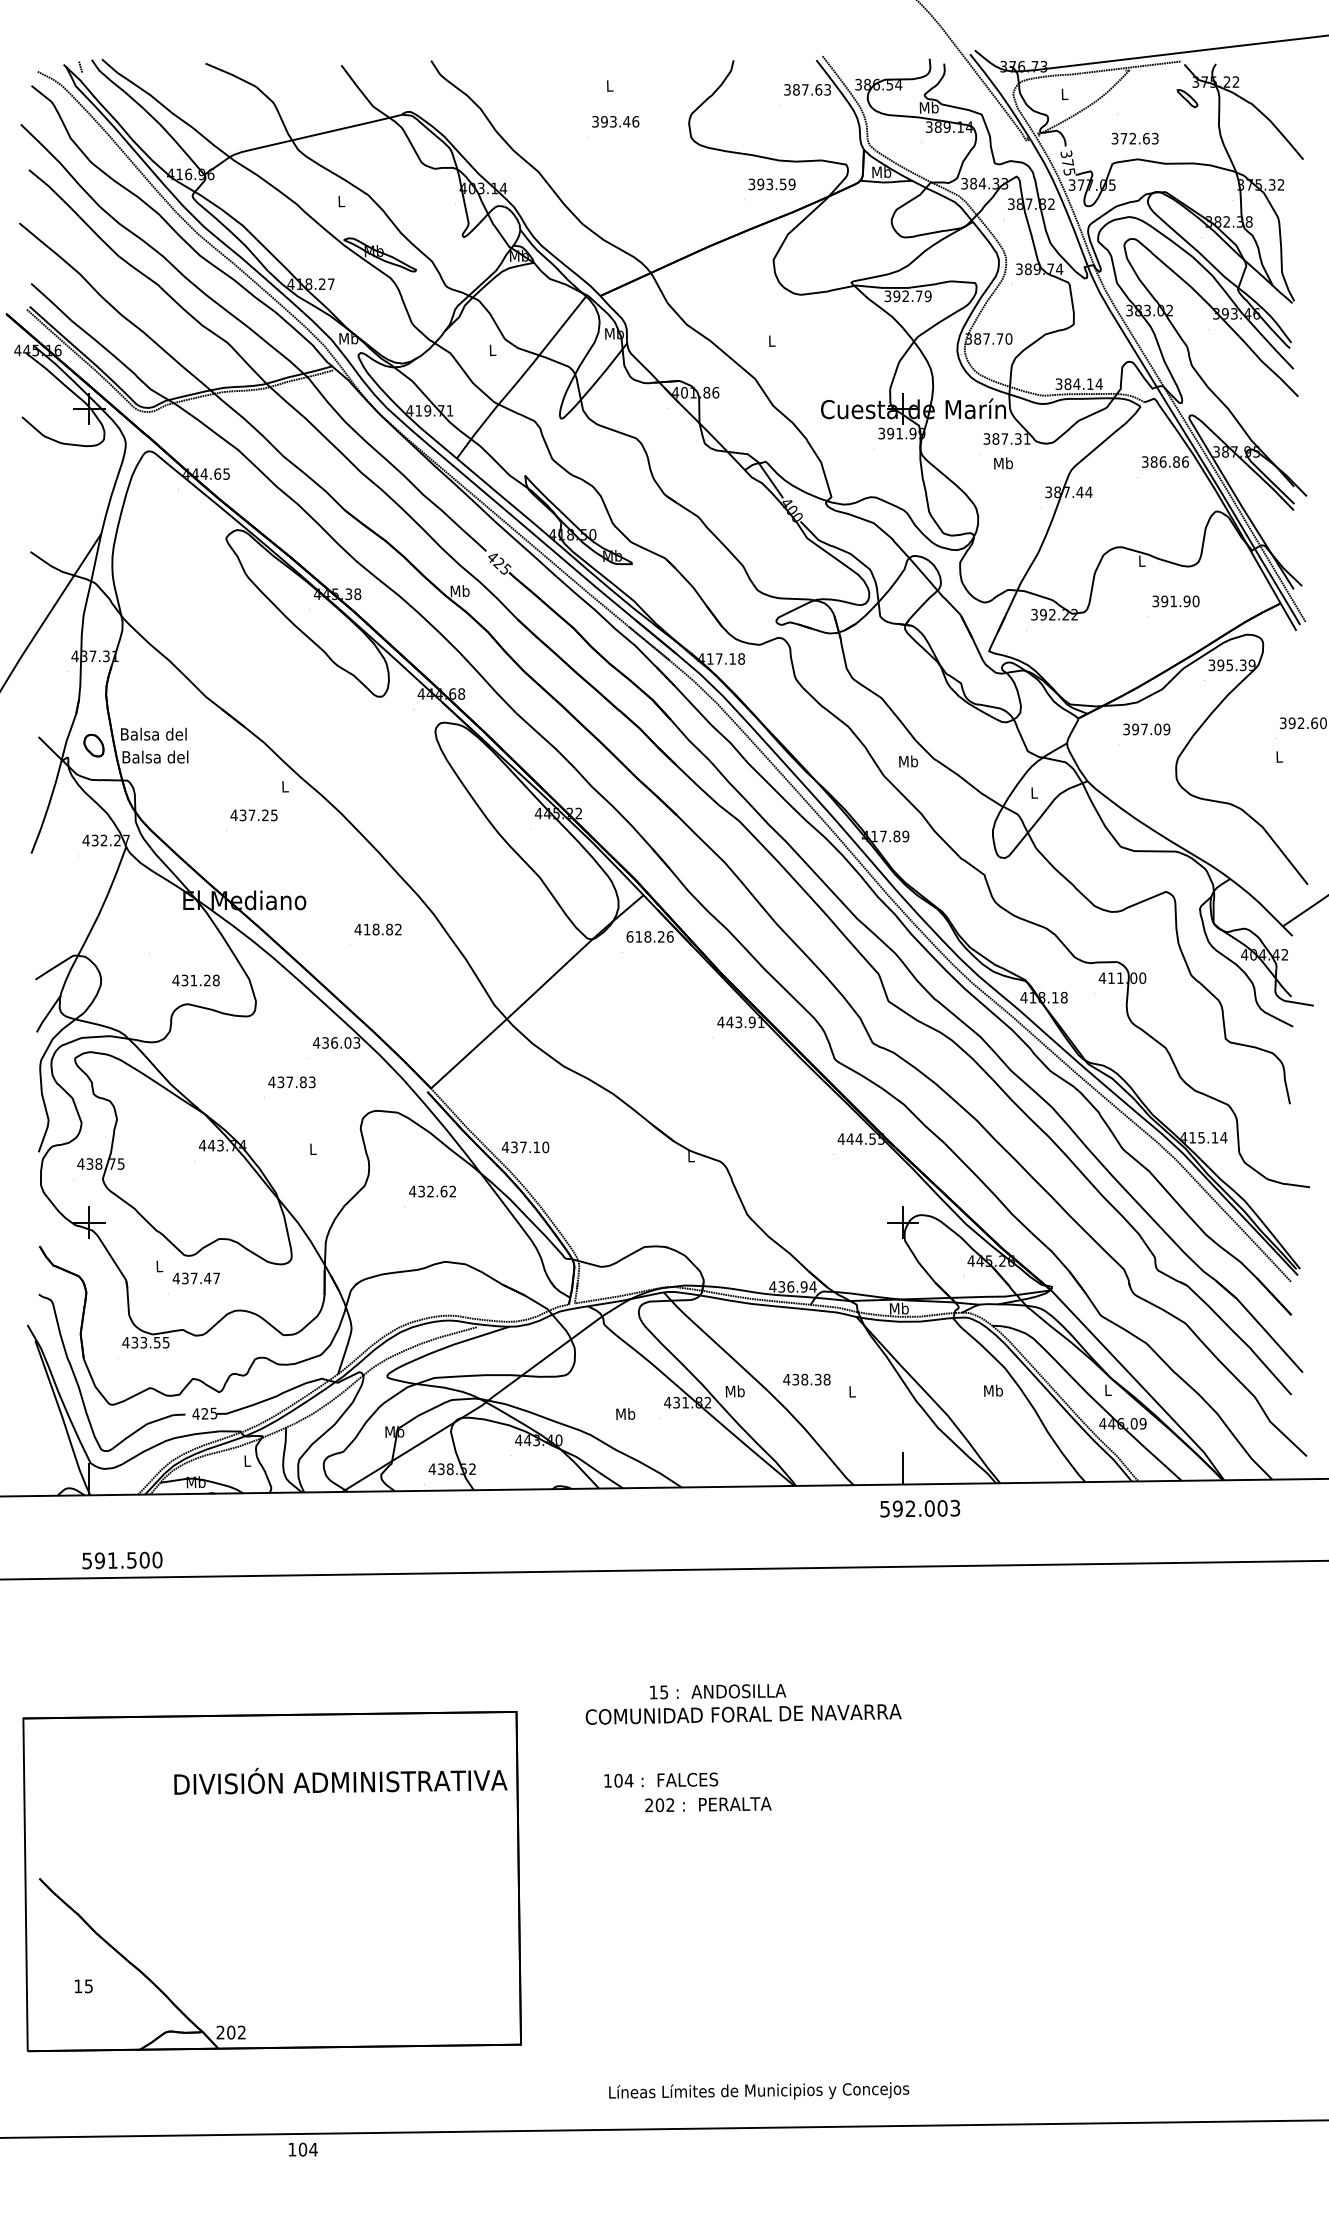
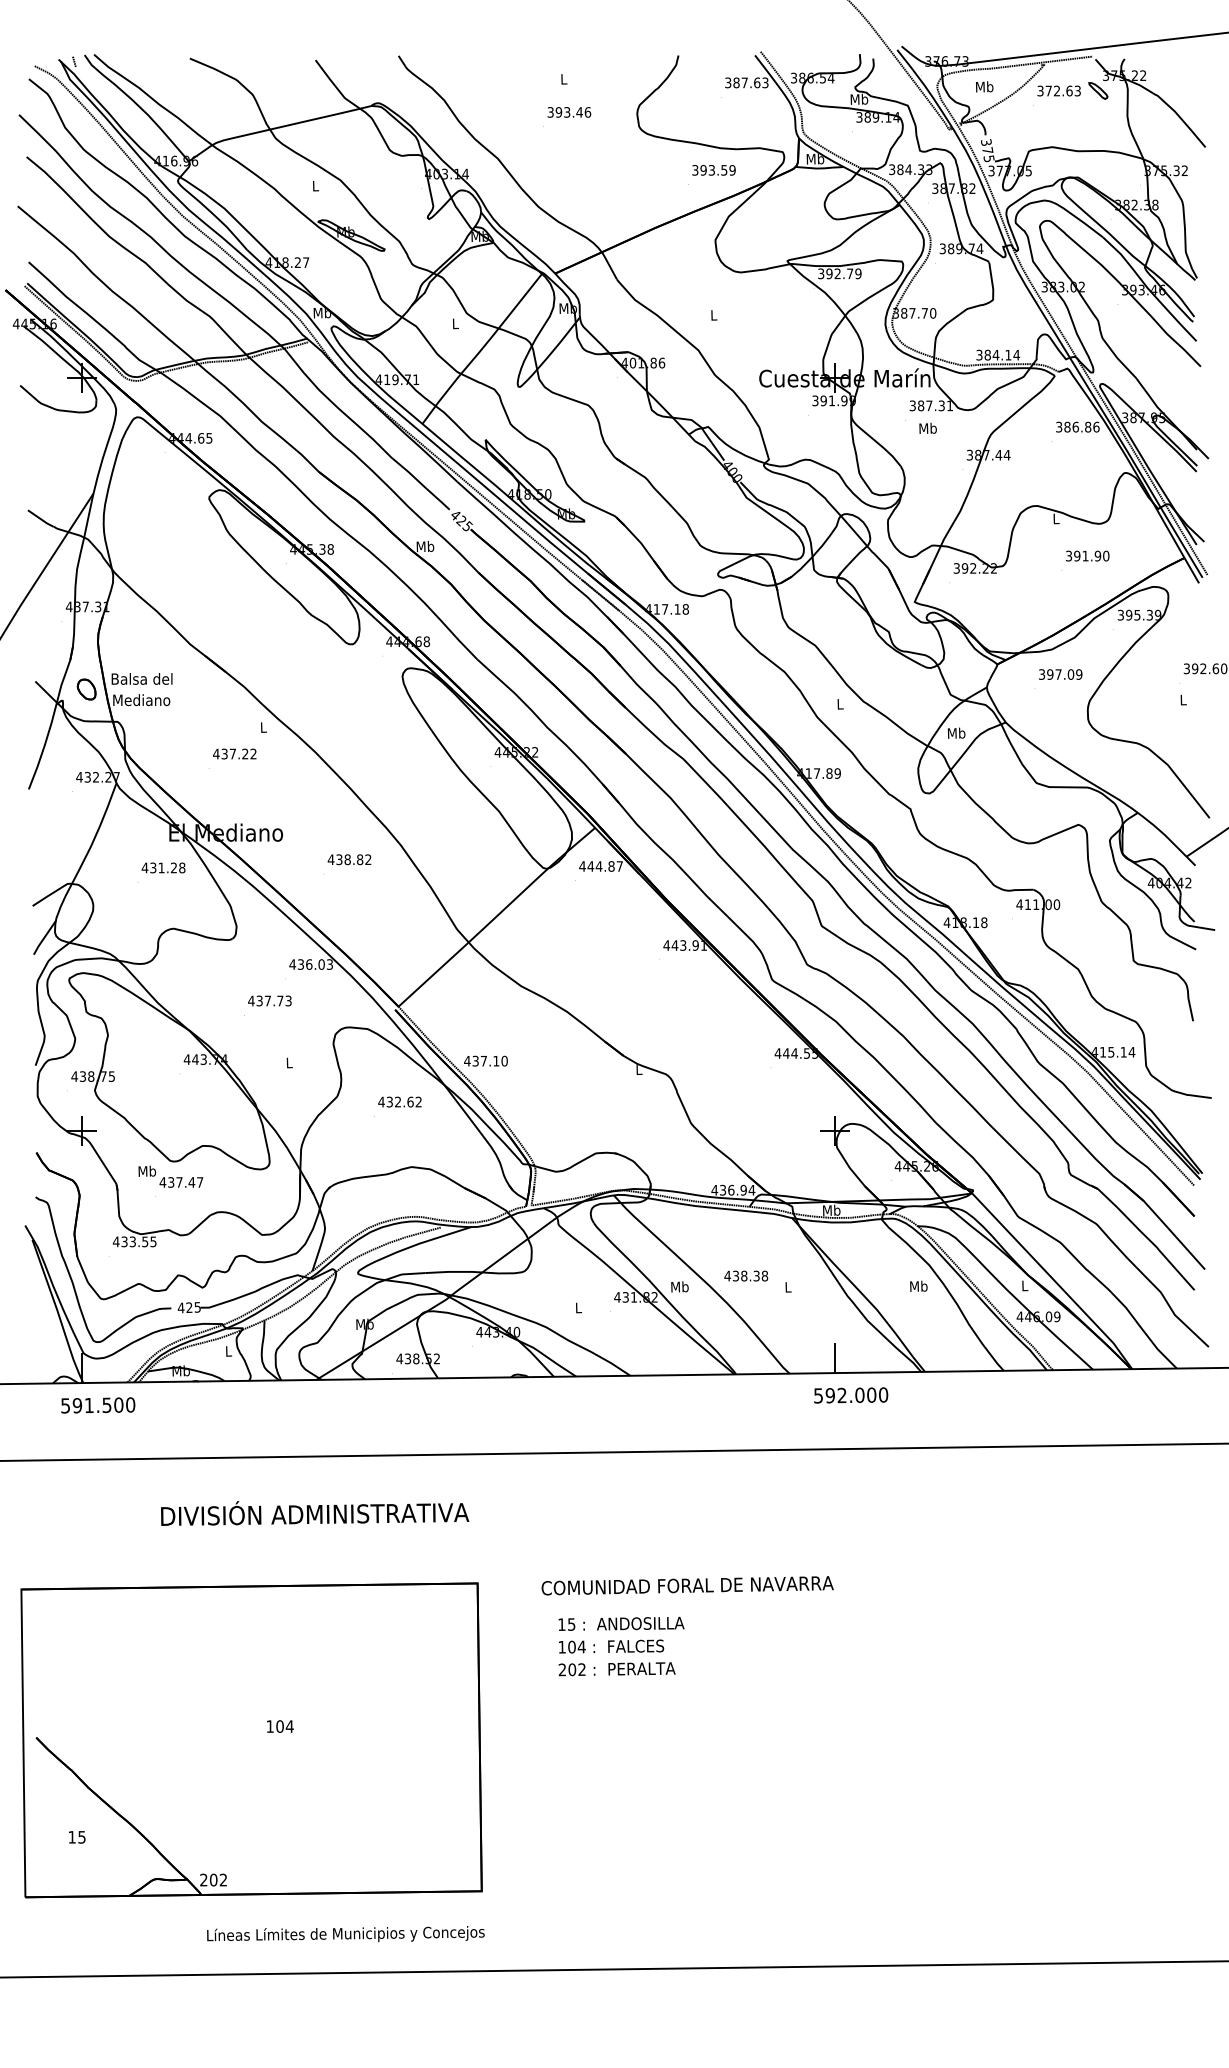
text: (1064, 94) -> (984, 87), L -> Mb
text: (1134, 138) -> (1058, 90), moved
text: (156, 756) -> (144, 699), Balsa del -> Mediano
text: (908, 761) -> (840, 704), Mb -> L
text: (1033, 792) -> (955, 732), L -> Mb
text: (274, 815) -> (253, 754), 437.25 -> 437.22
text: (366, 929) -> (338, 859), 418.82 -> 438.82
text: (649, 936) -> (600, 866), 618.26 -> 444.87
text: (195, 980) -> (163, 867), moved
text: (302, 1082) -> (279, 1001), 437.83 -> 437.73
text: (159, 1266) -> (147, 1171), L -> Mb
text: (625, 1413) -> (578, 1307), Mb -> L
text: (955, 1508) -> (883, 1395), 592.003 -> 592.000
text: (122, 1560) -> (98, 1405), moved
text: (718, 1691) -> (621, 1623), moved
text: (340, 1780) -> (314, 1512), moved
text: (708, 1804) -> (617, 1669), moved
text: (759, 2090) -> (346, 1933), moved
text: (303, 2149) -> (280, 1726), moved

